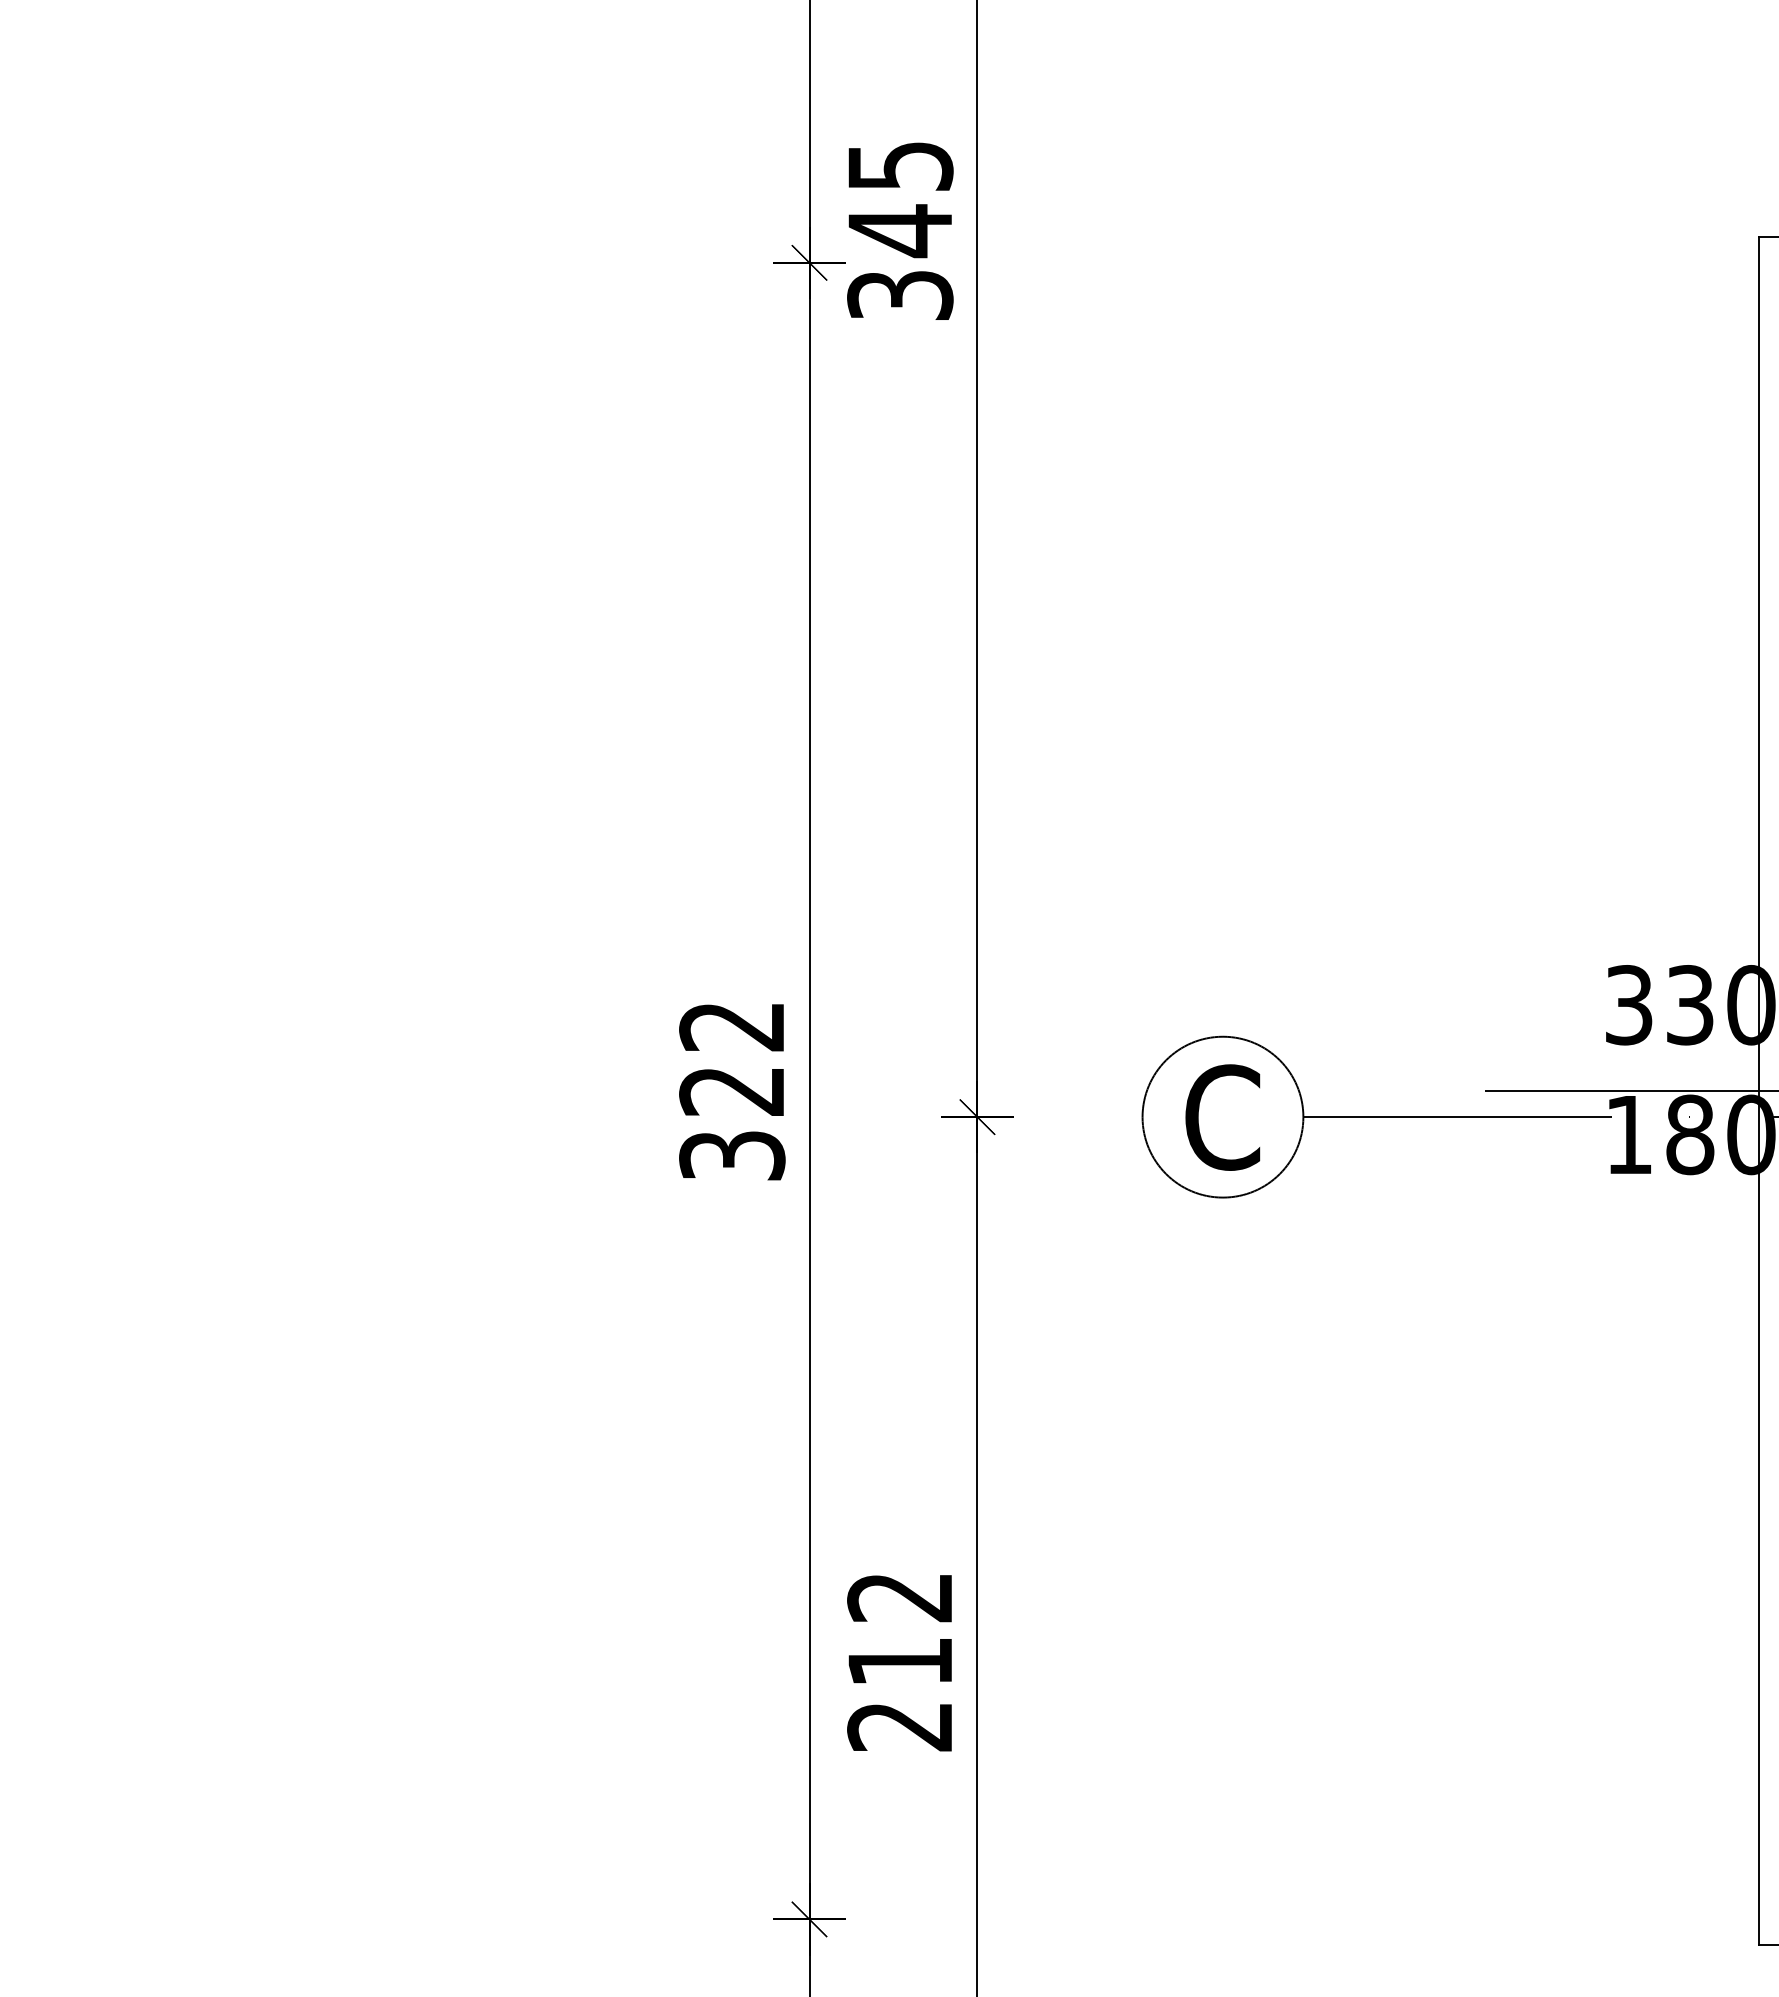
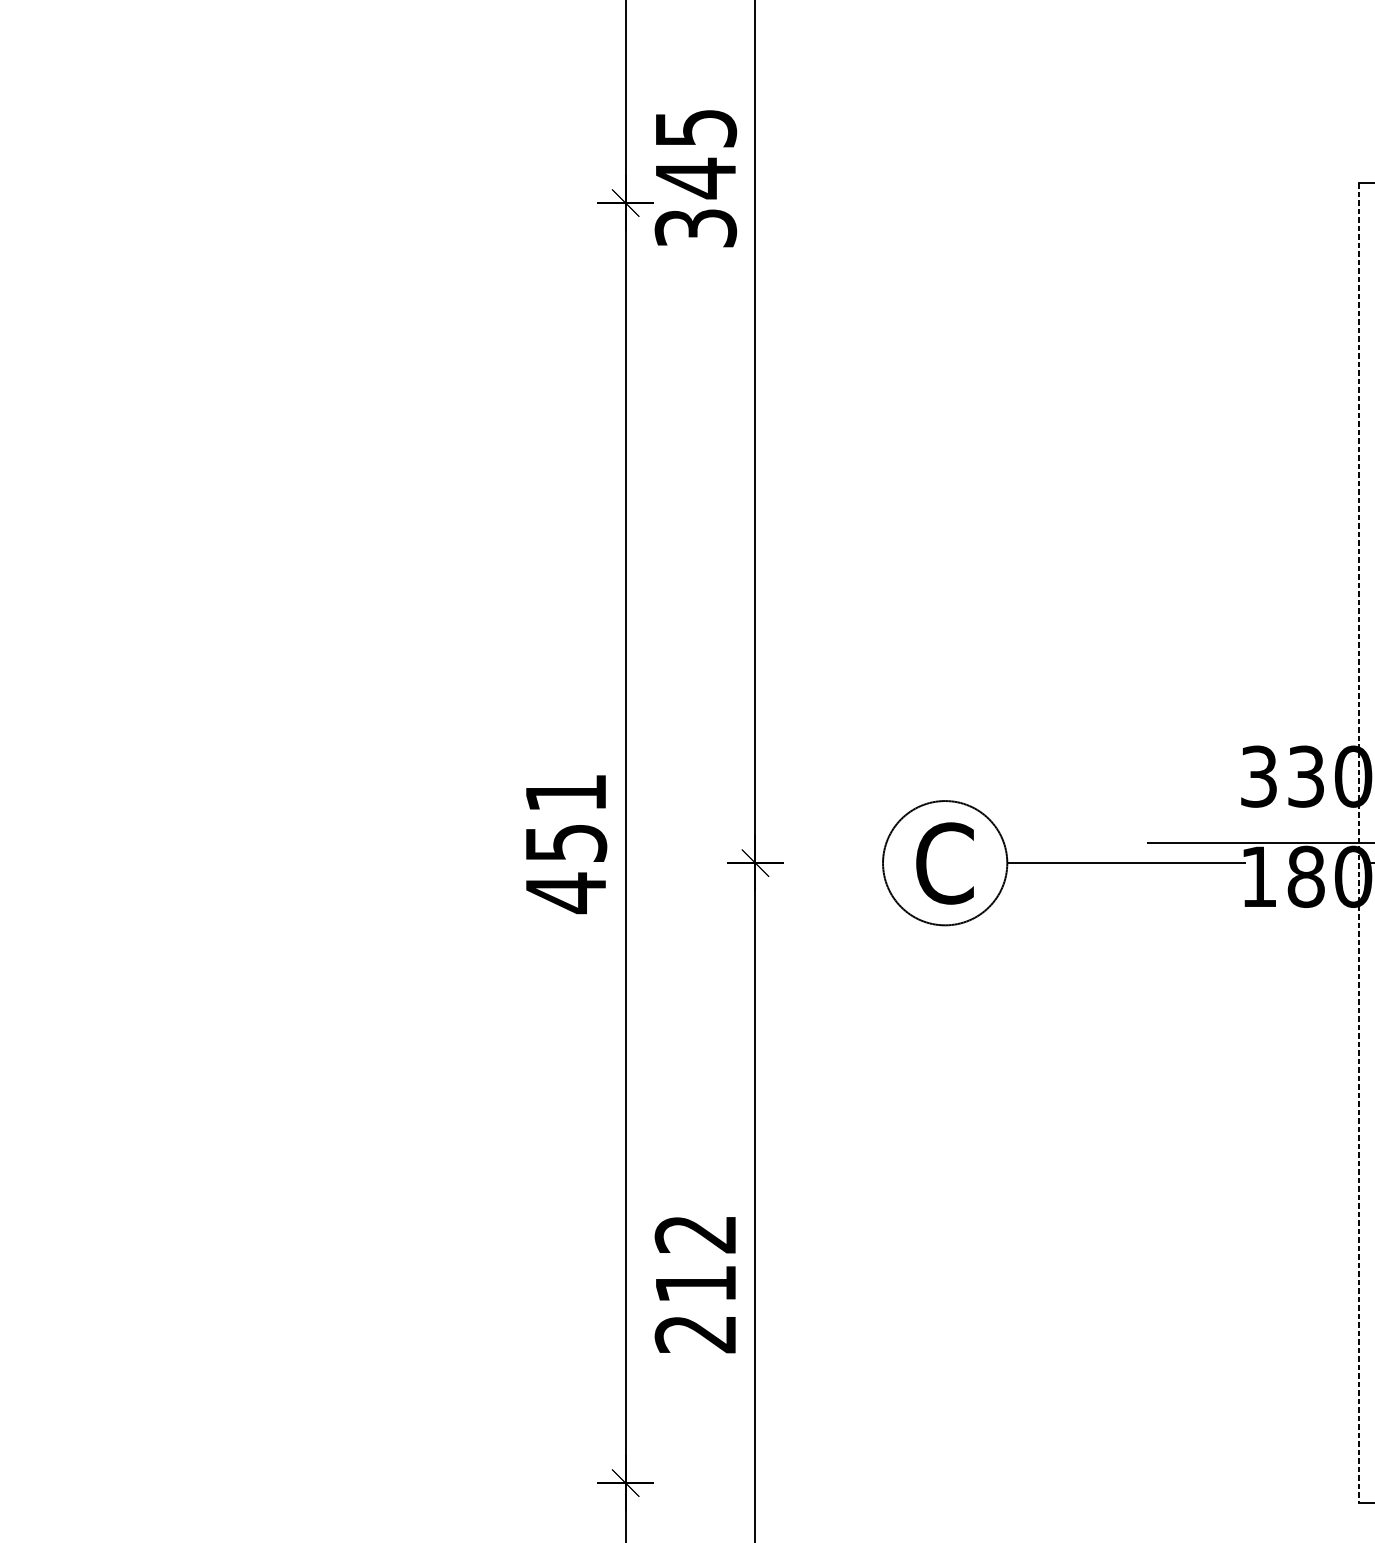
line: (1758, 1091) -> (1358, 843), solid -> dashed
text: (732, 1093) -> (566, 844), 322 -> 451

